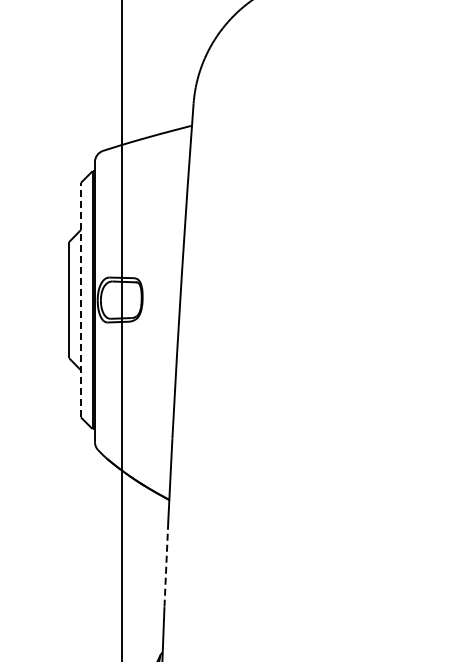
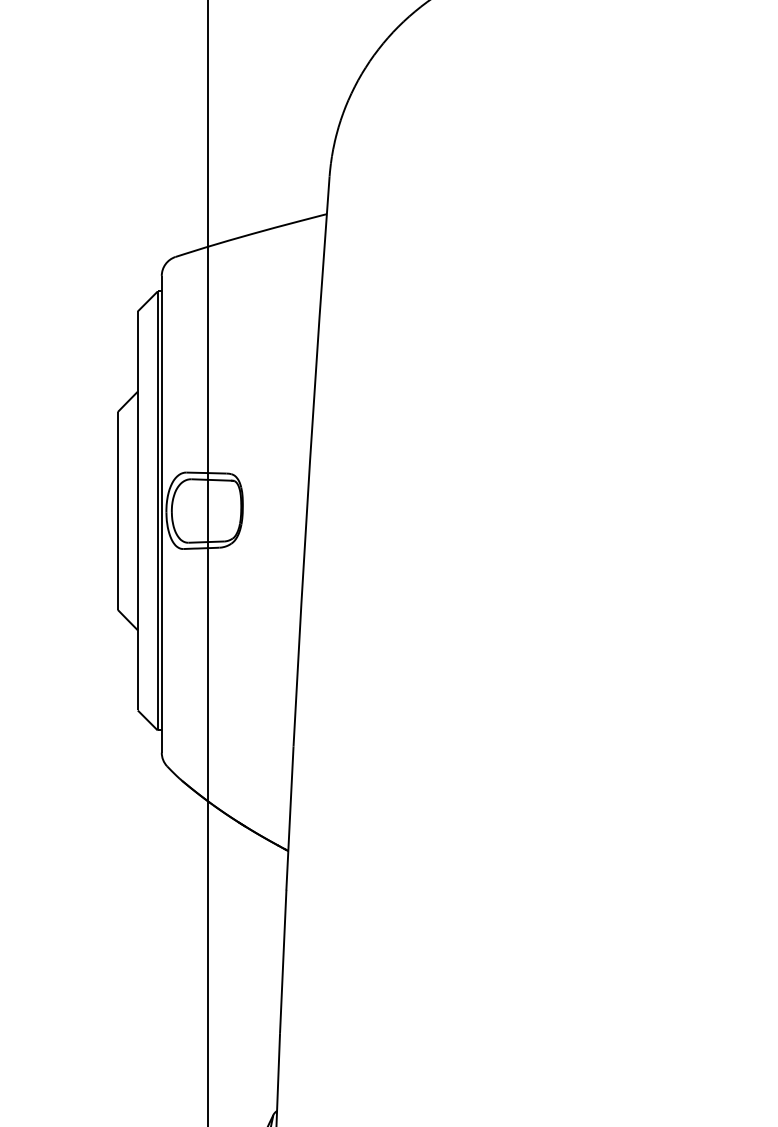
line: (80, 299) -> (137, 509), dashed -> solid
line: (166, 565) -> (283, 962), dashed -> solid

